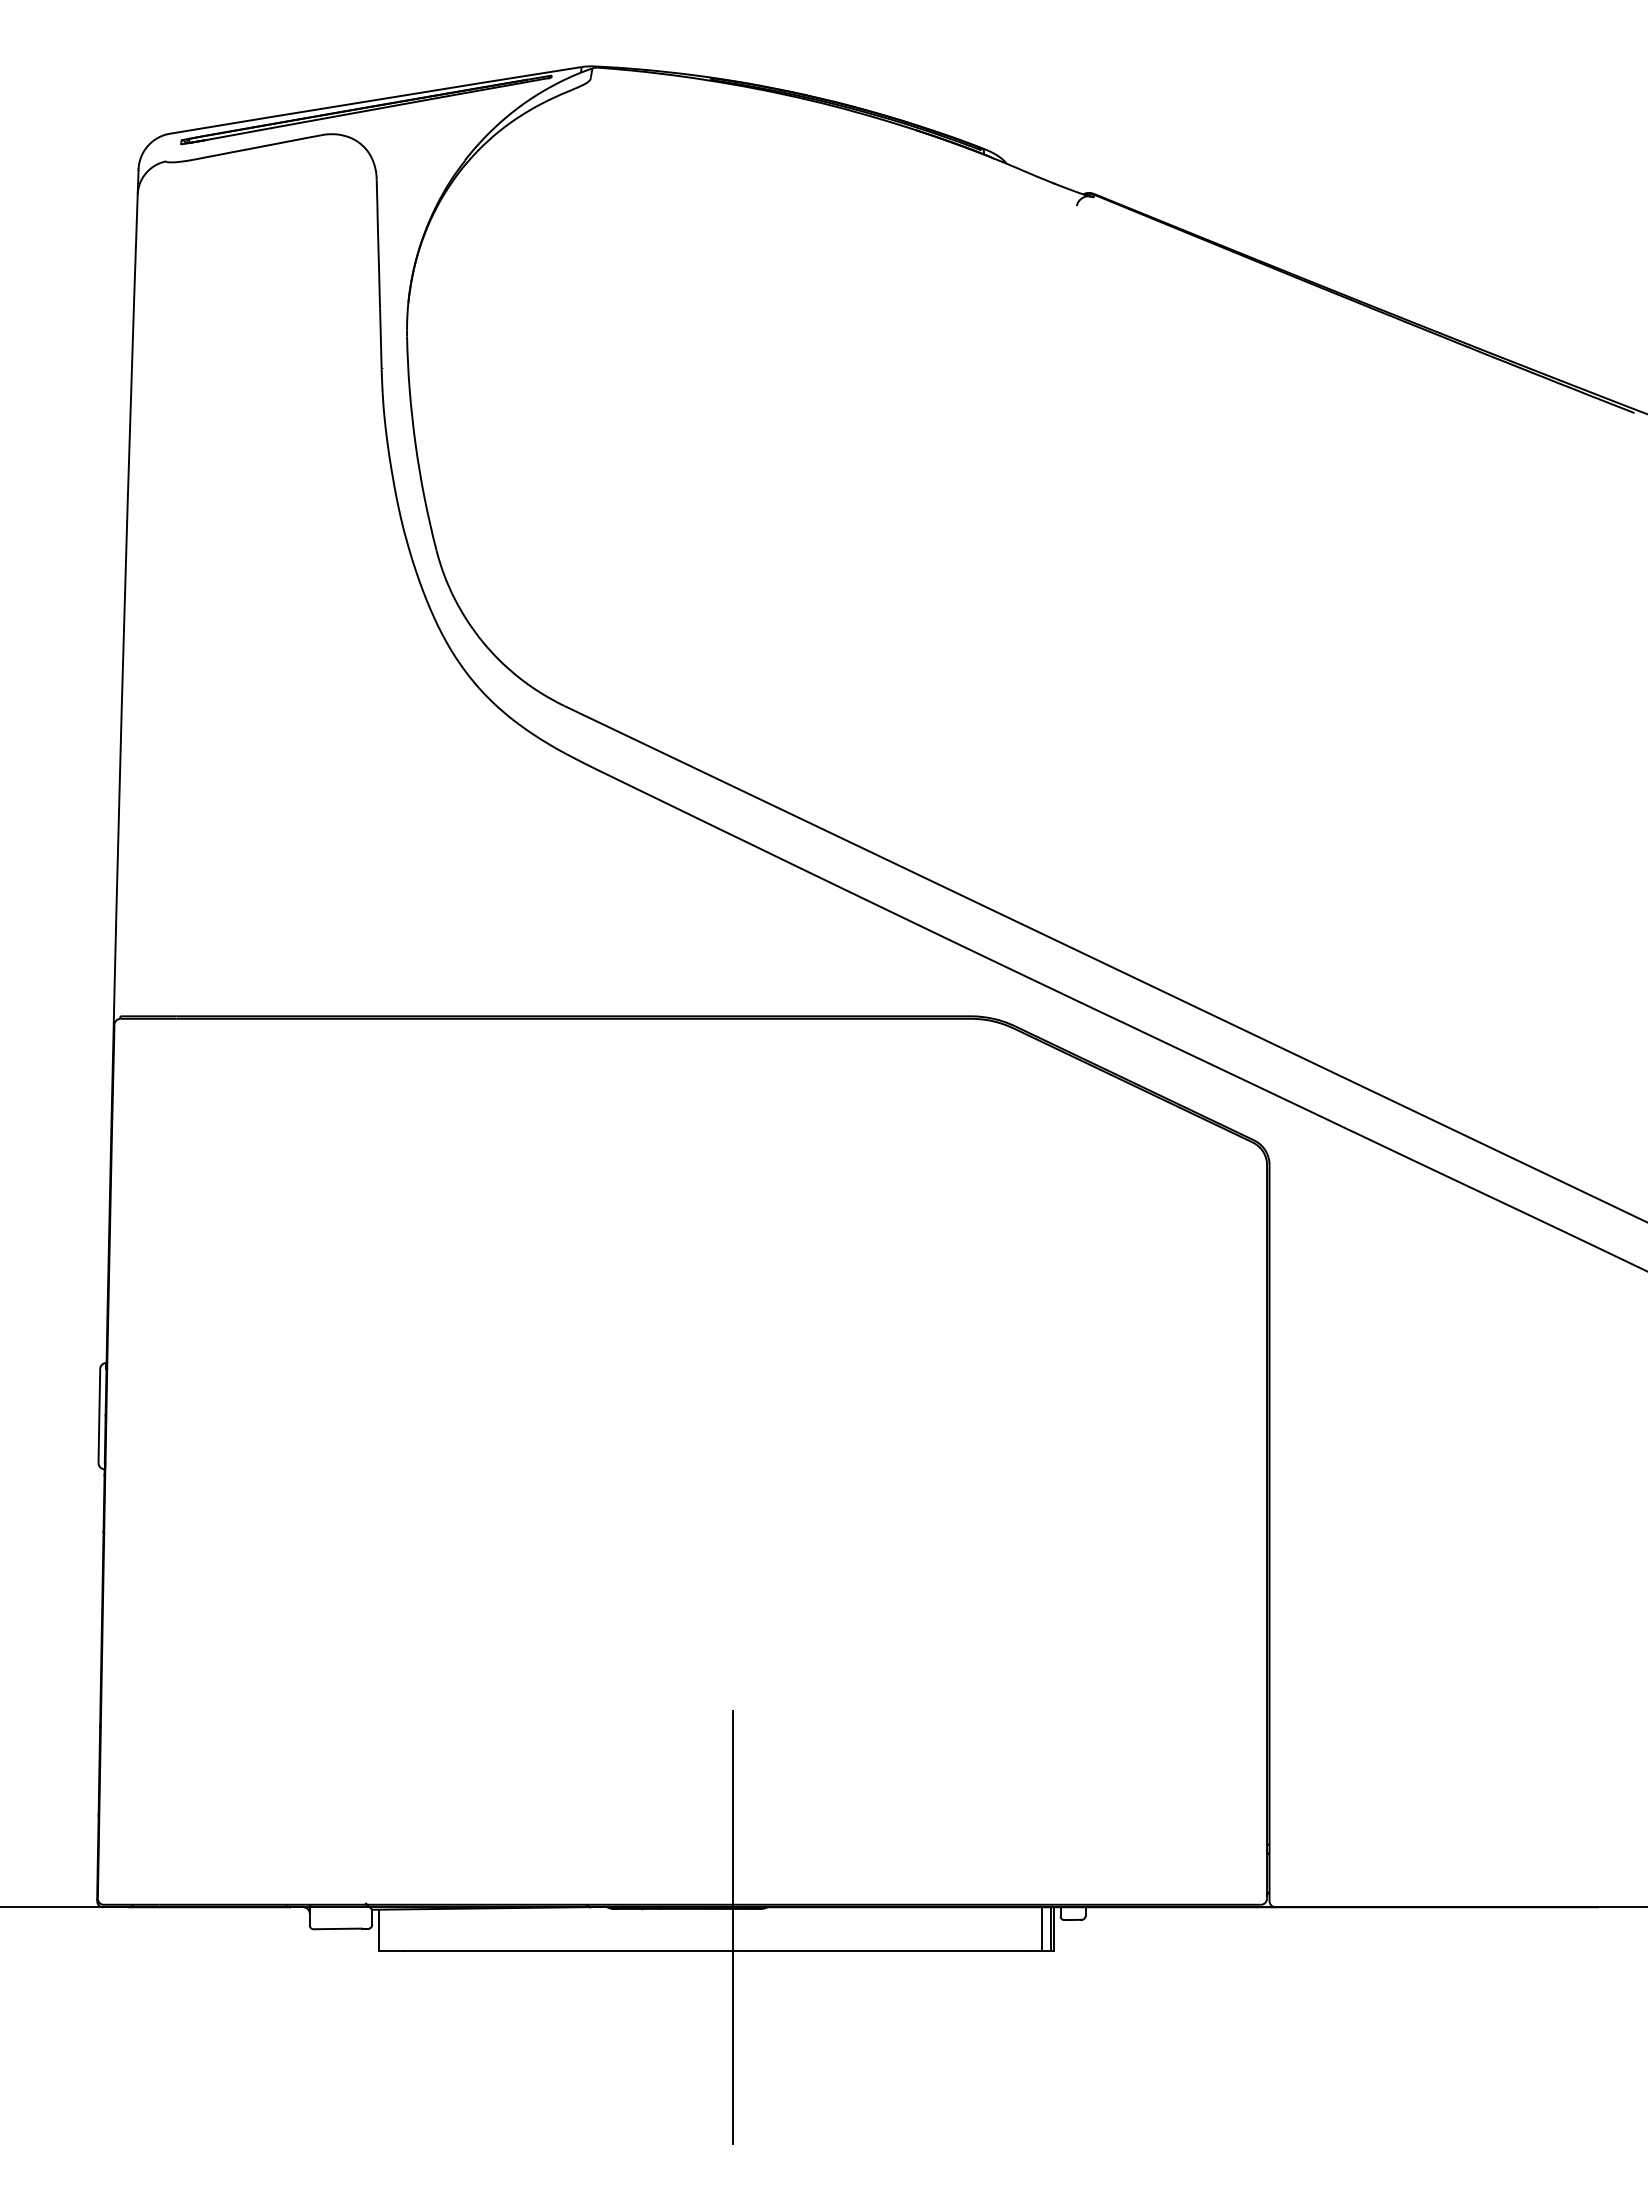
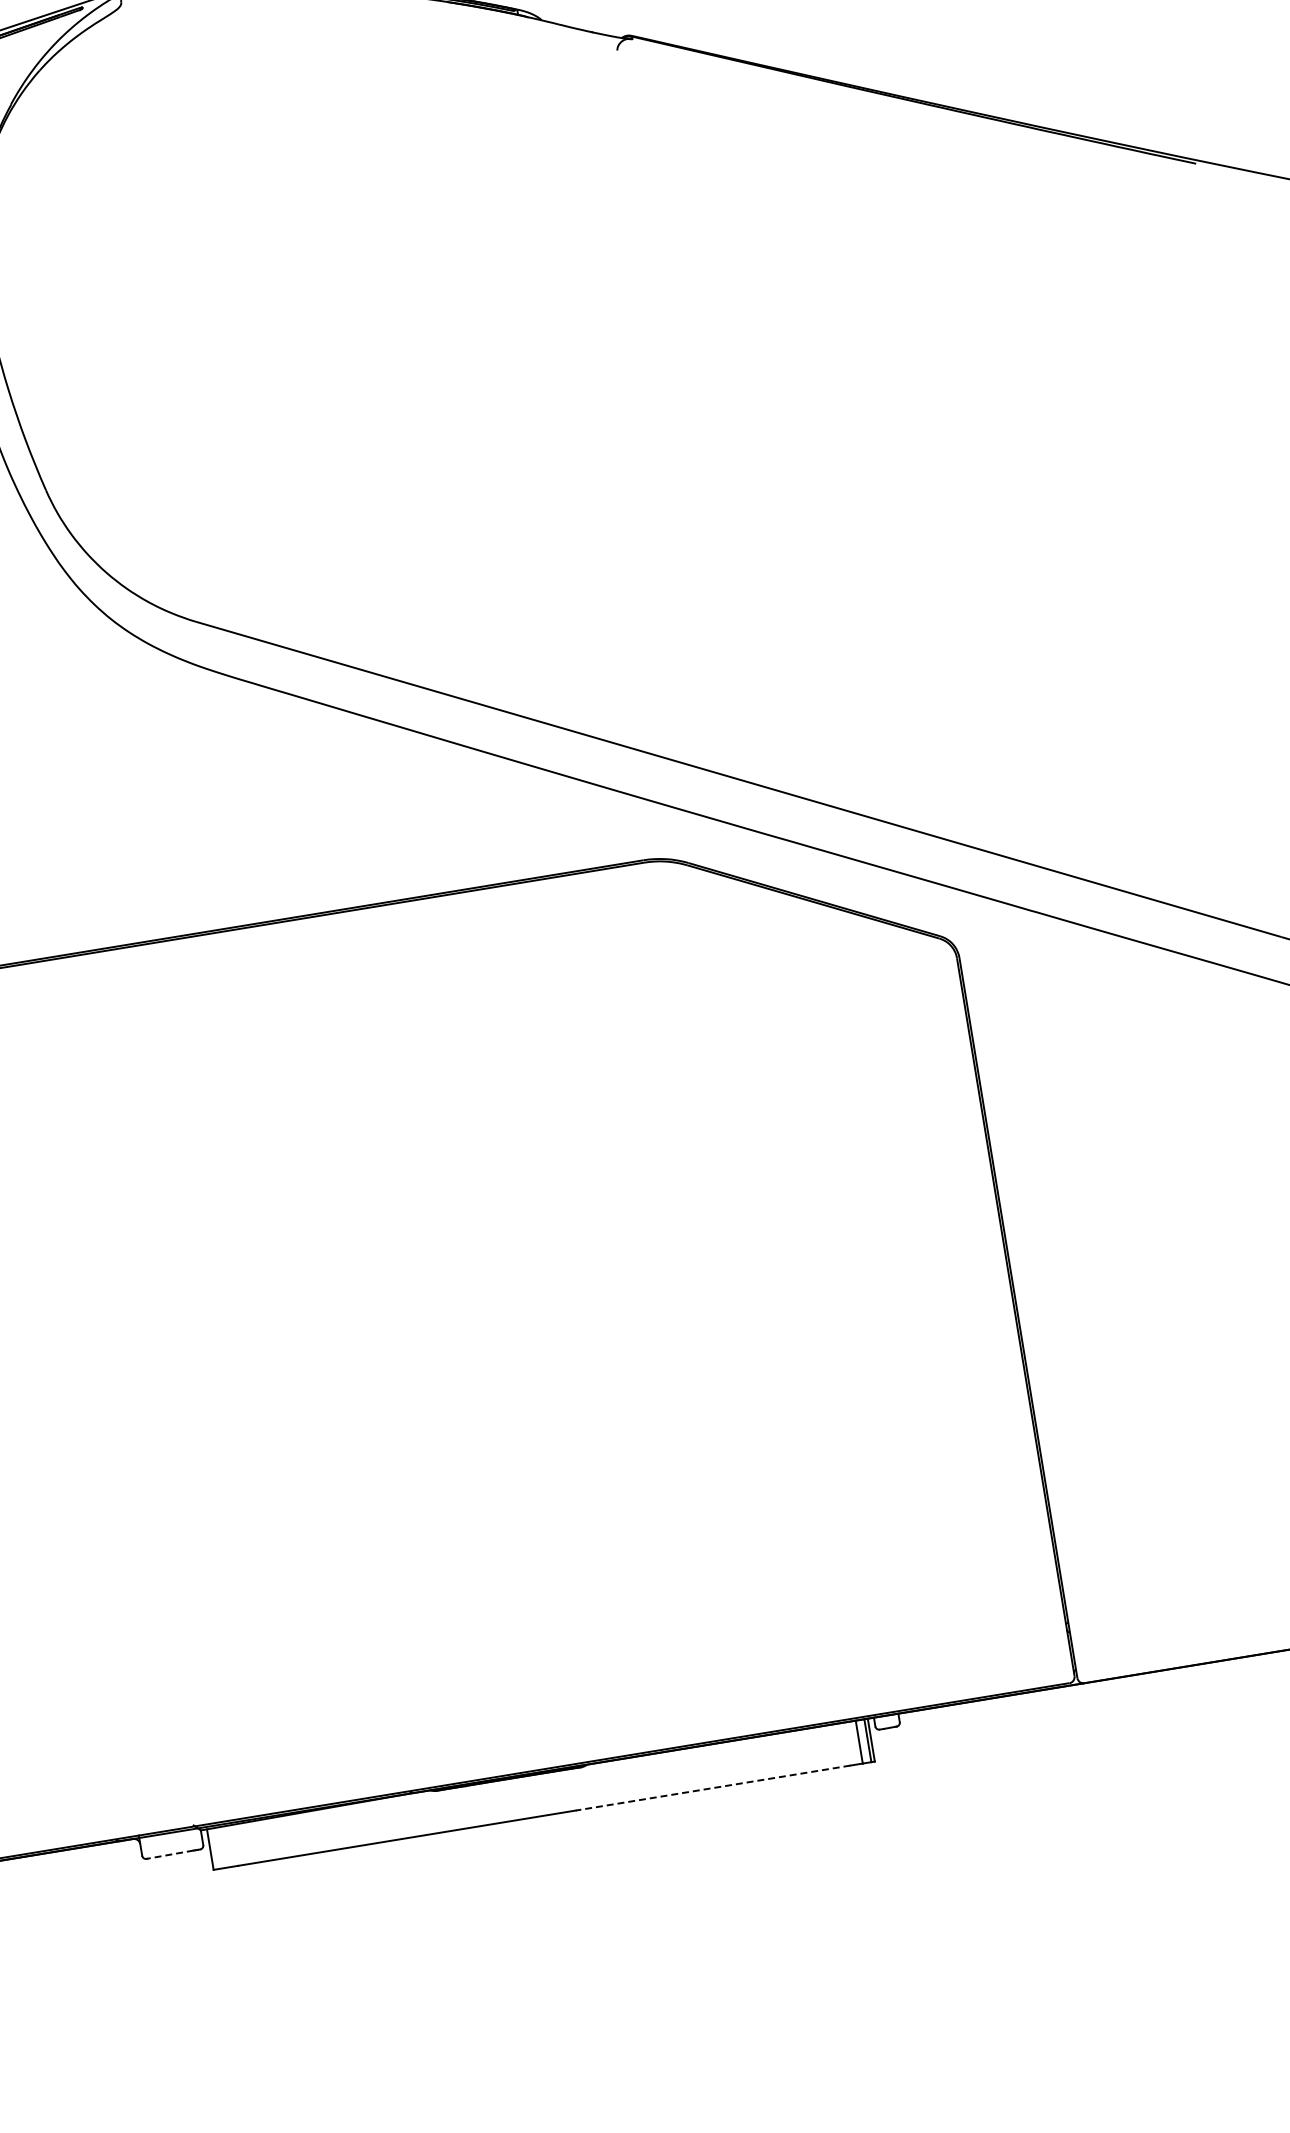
line: (733, 1926) -> (556, 1788), removed
line: (338, 1928) -> (170, 1854), solid -> dashed
line: (888, 1951) -> (712, 1788), solid -> dashed

